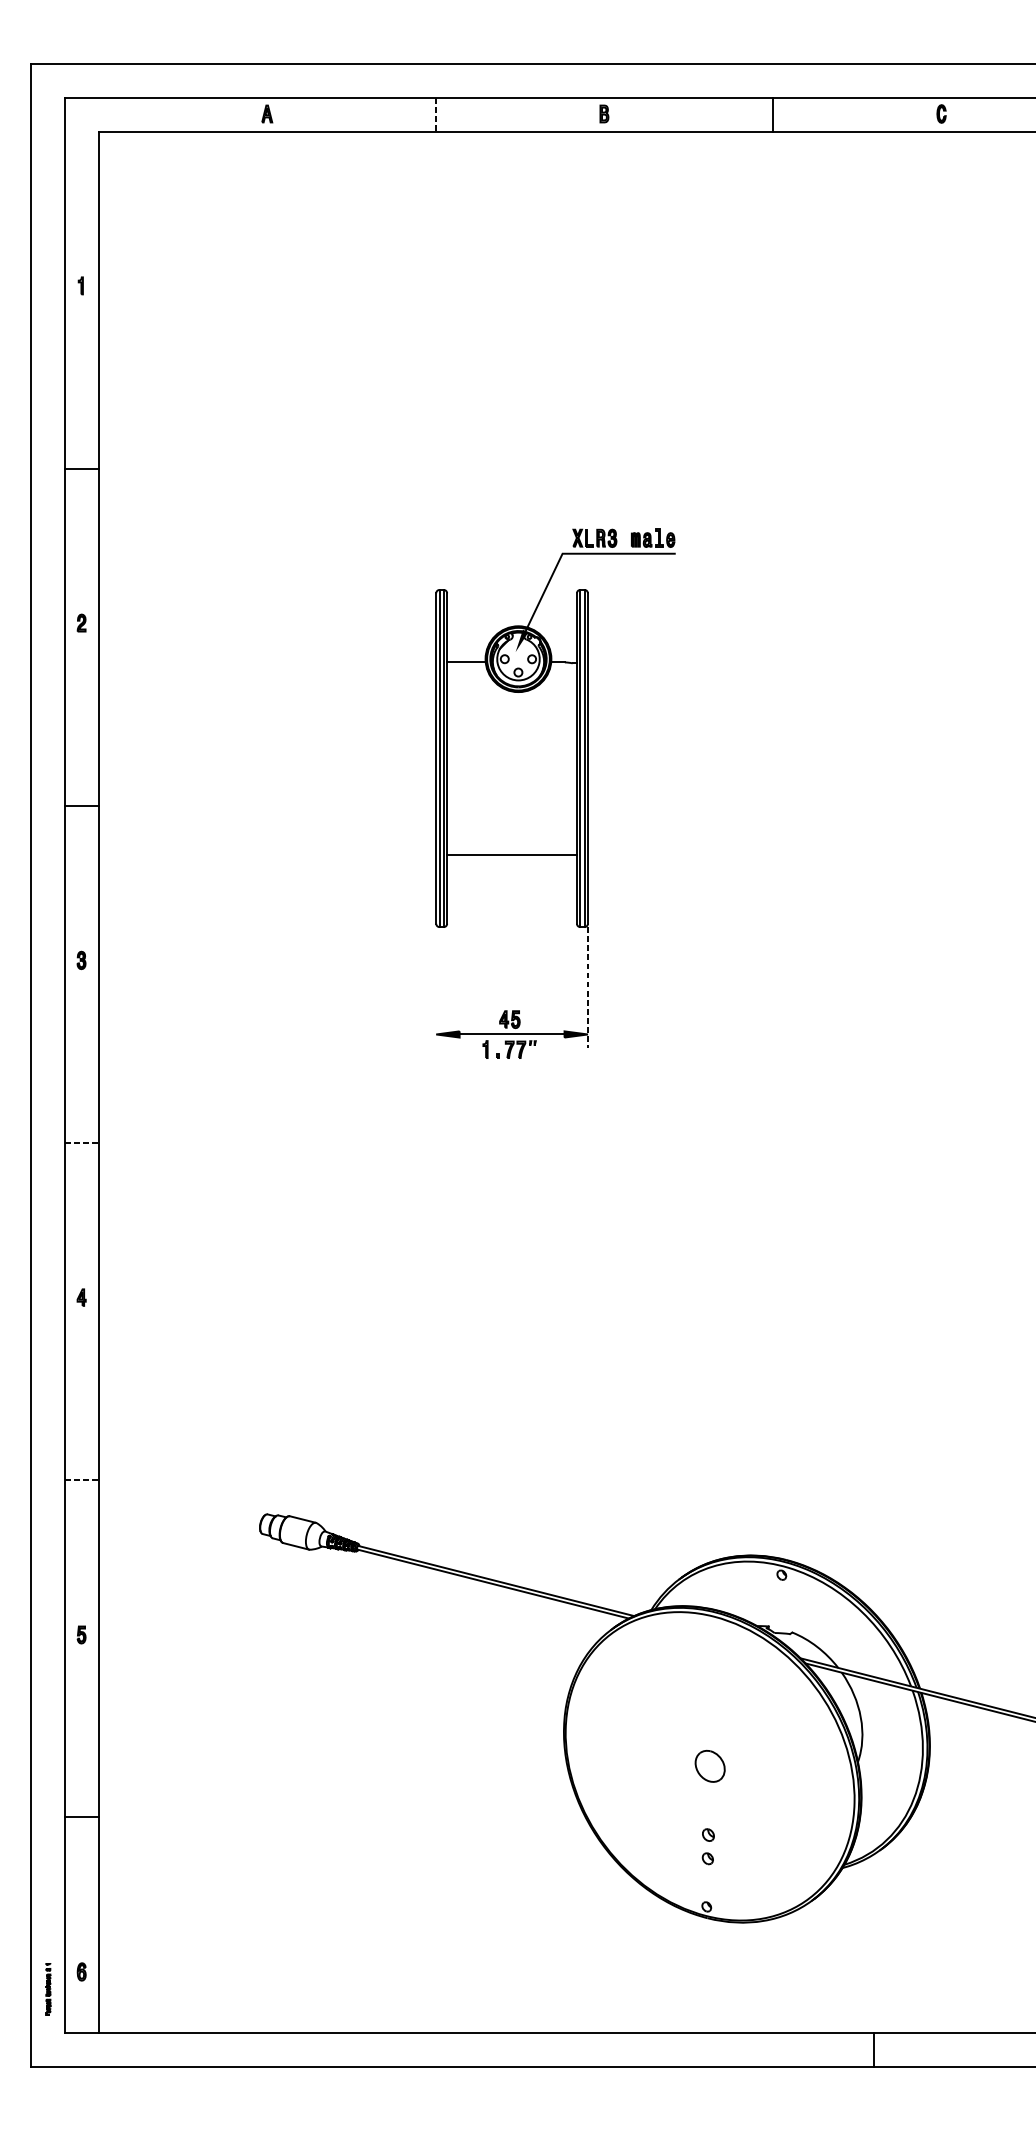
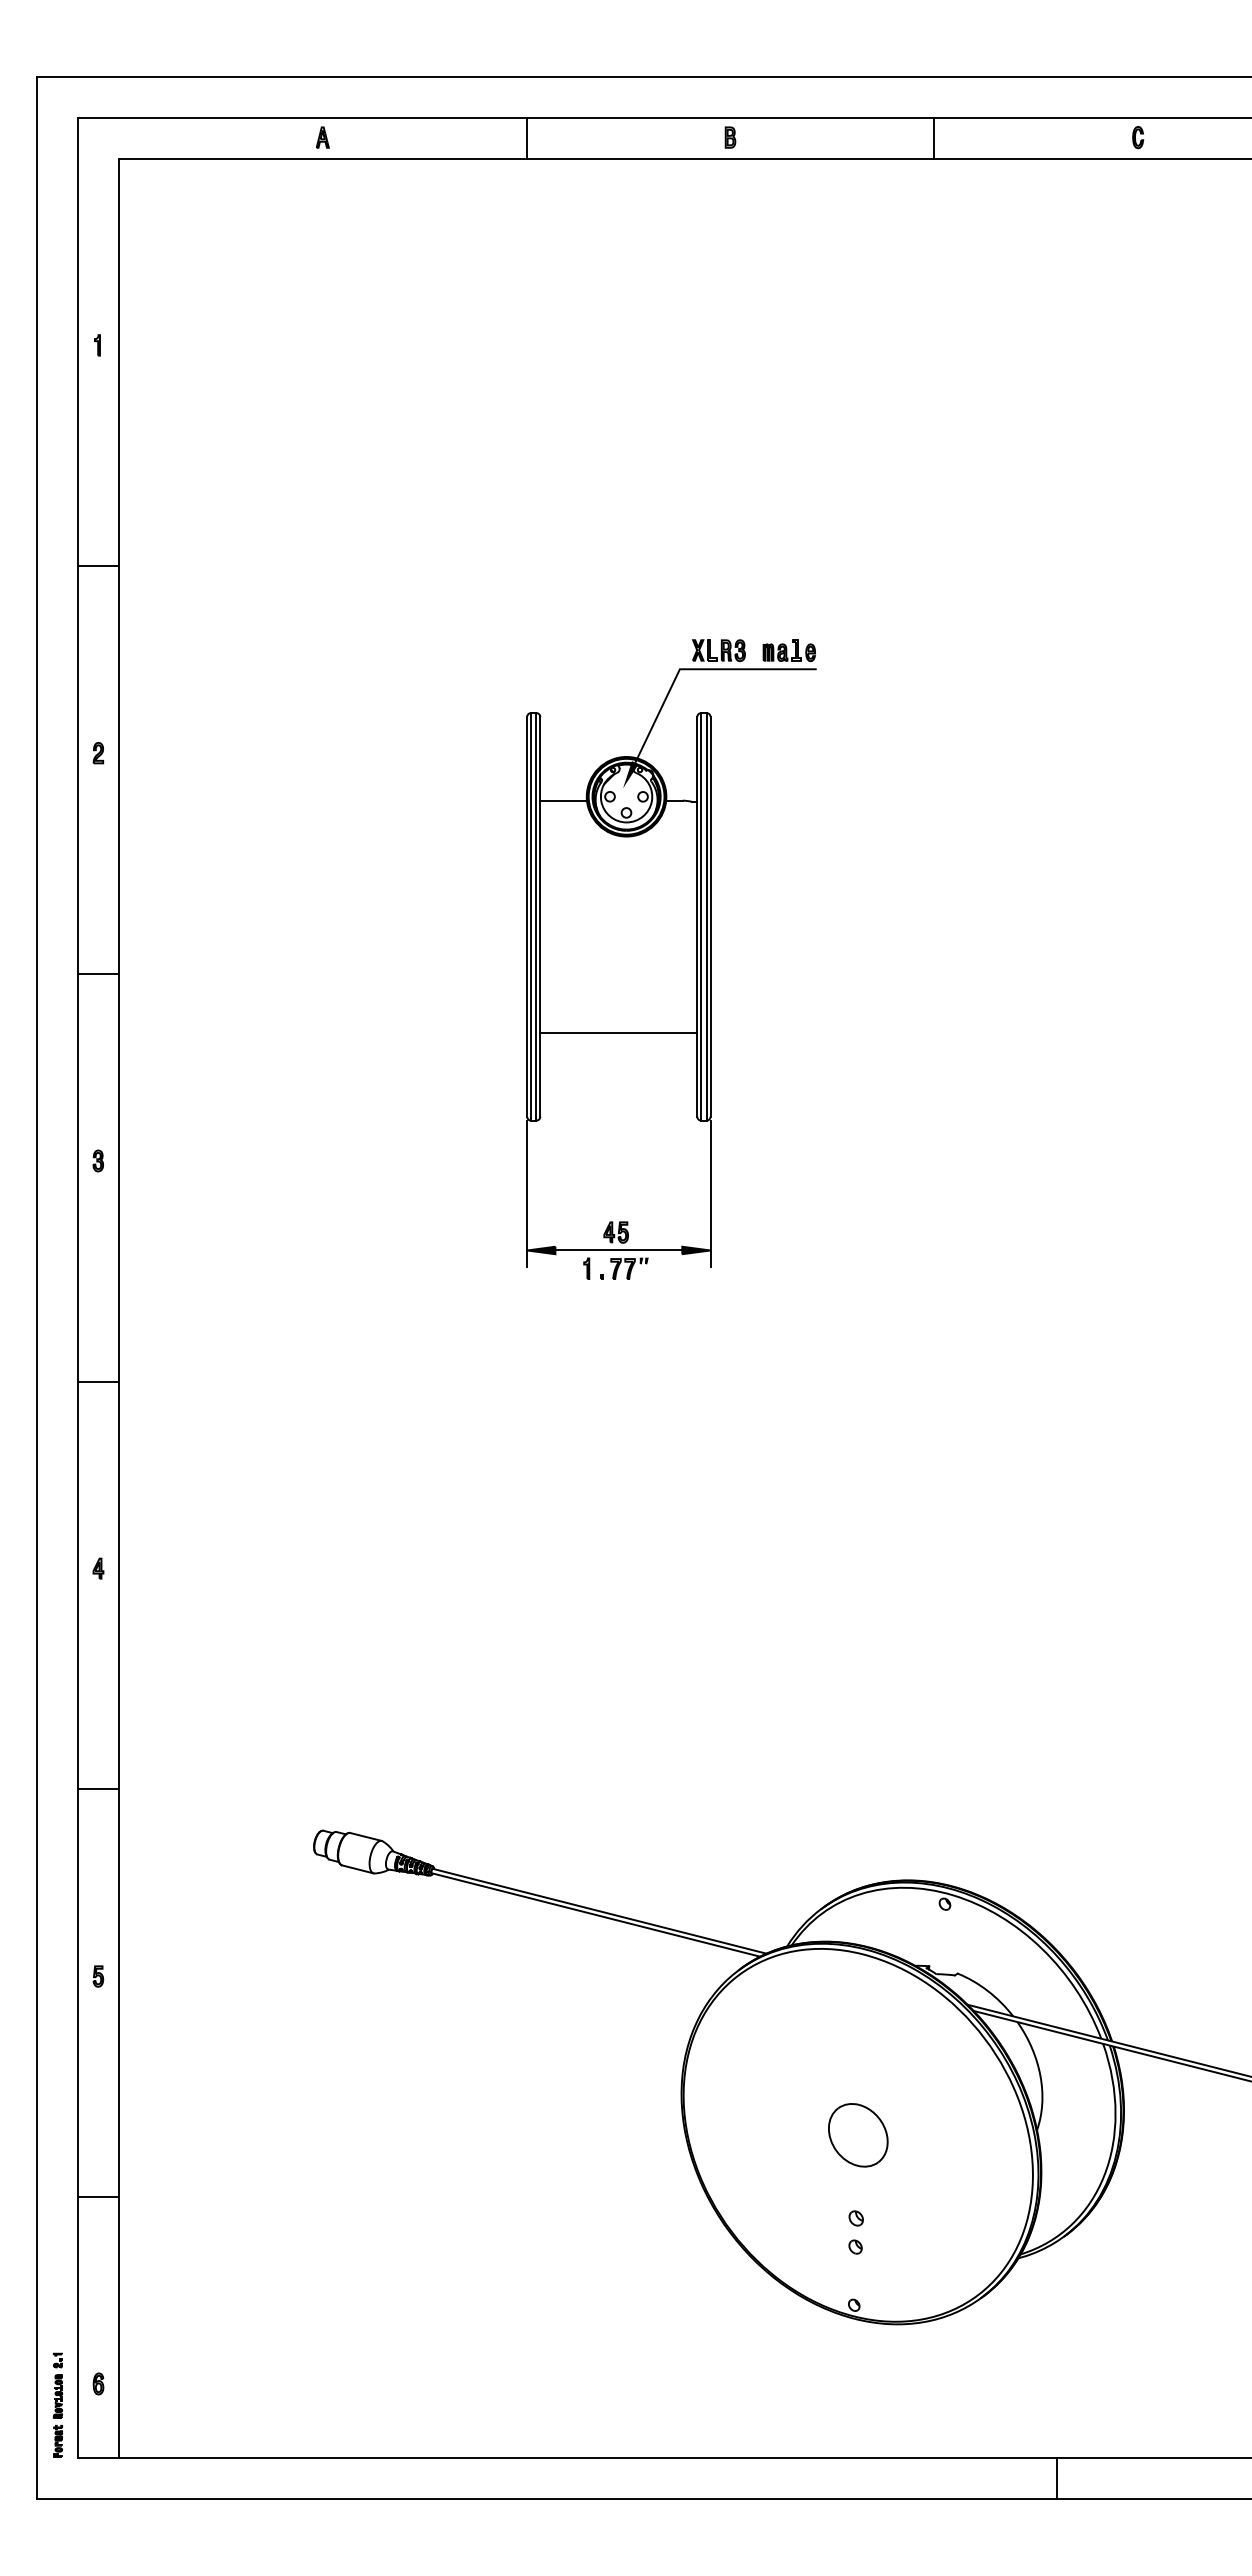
line: (435, 114) -> (526, 138), dashed -> solid
line: (436, 987) -> (527, 1193), added
line: (587, 988) -> (710, 1194), dashed -> solid
line: (82, 1142) -> (99, 1381), dashed -> solid
line: (82, 1480) -> (99, 1789), dashed -> solid
part: (710, 1766) -> (858, 2135), size x1.67
part: (48, 1988) -> (58, 2404), size x1.67

